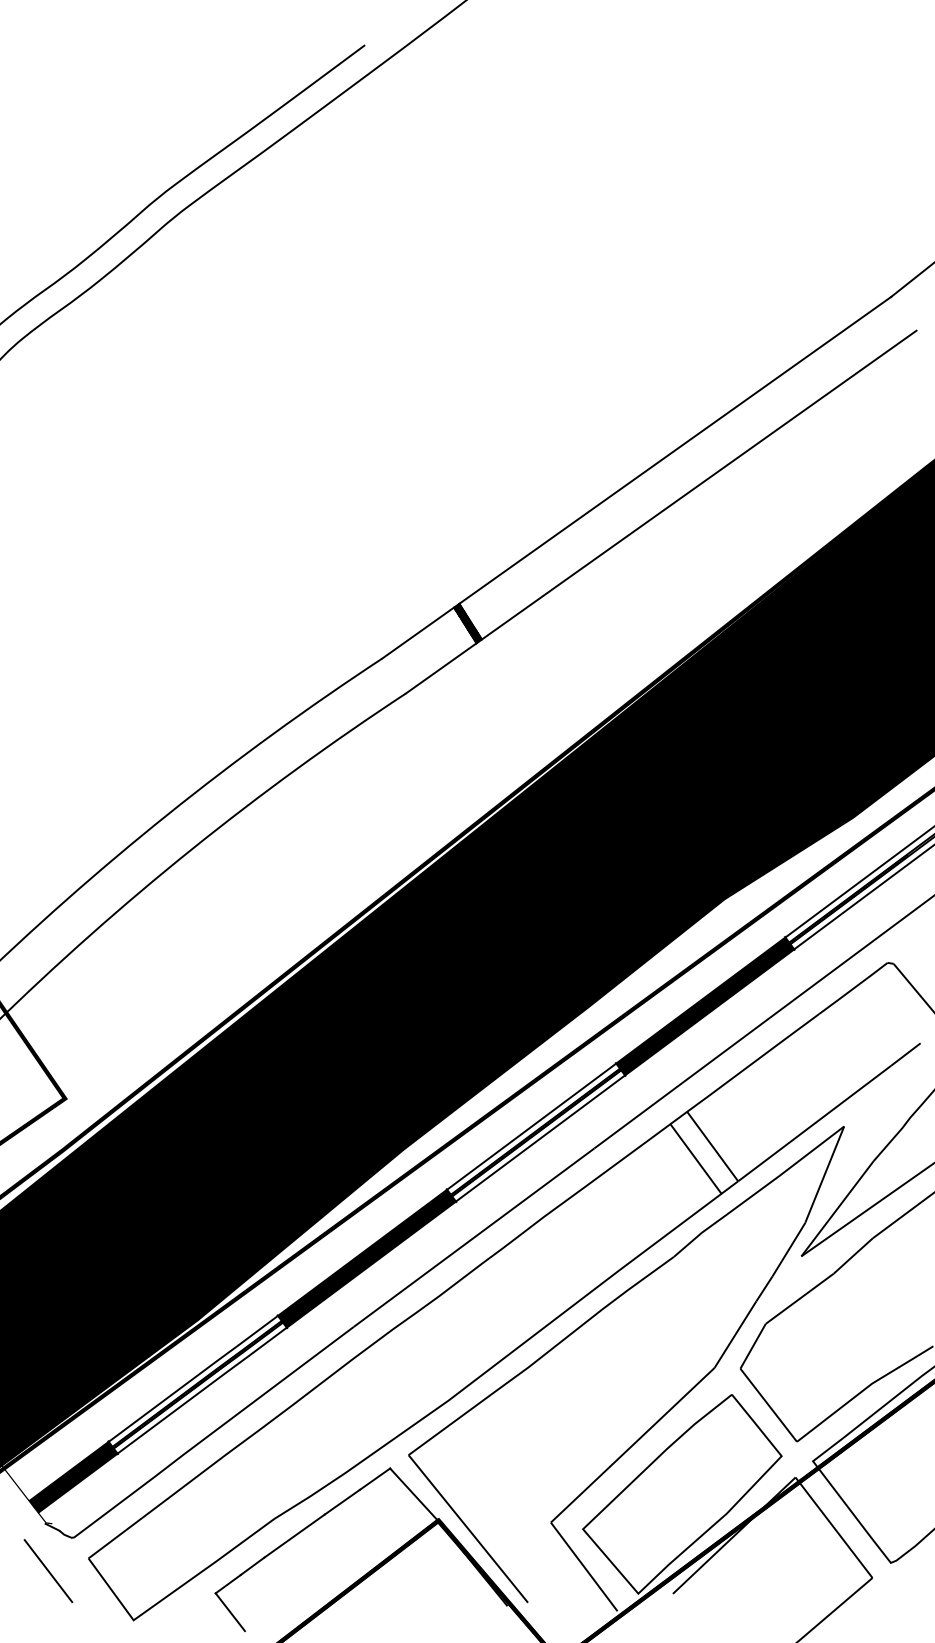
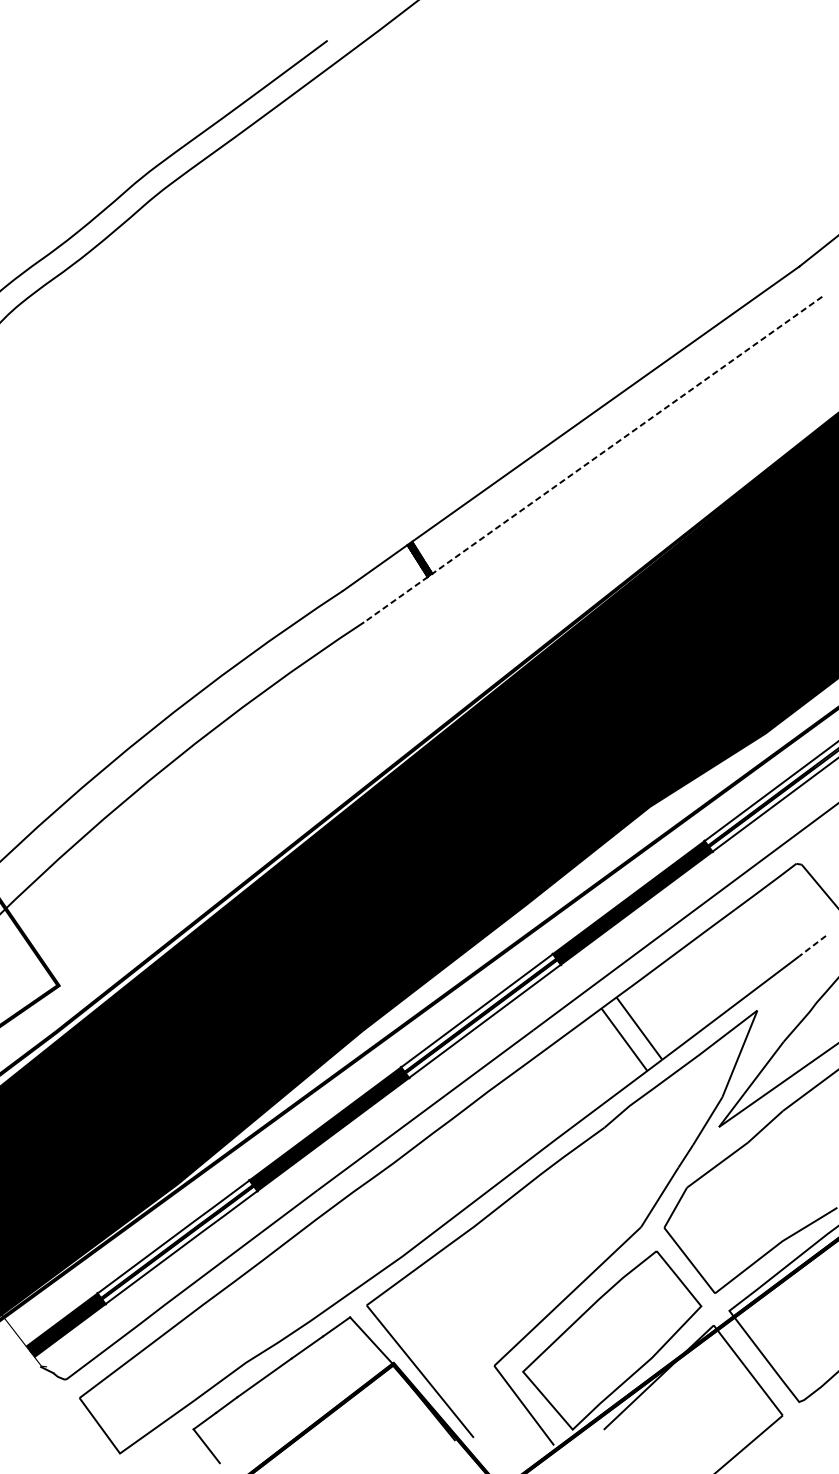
line: (660, 512) -> (592, 459), solid -> dashed
line: (905, 1054) -> (812, 946), solid -> dashed
line: (48, 1570) -> (43, 1408), removed

